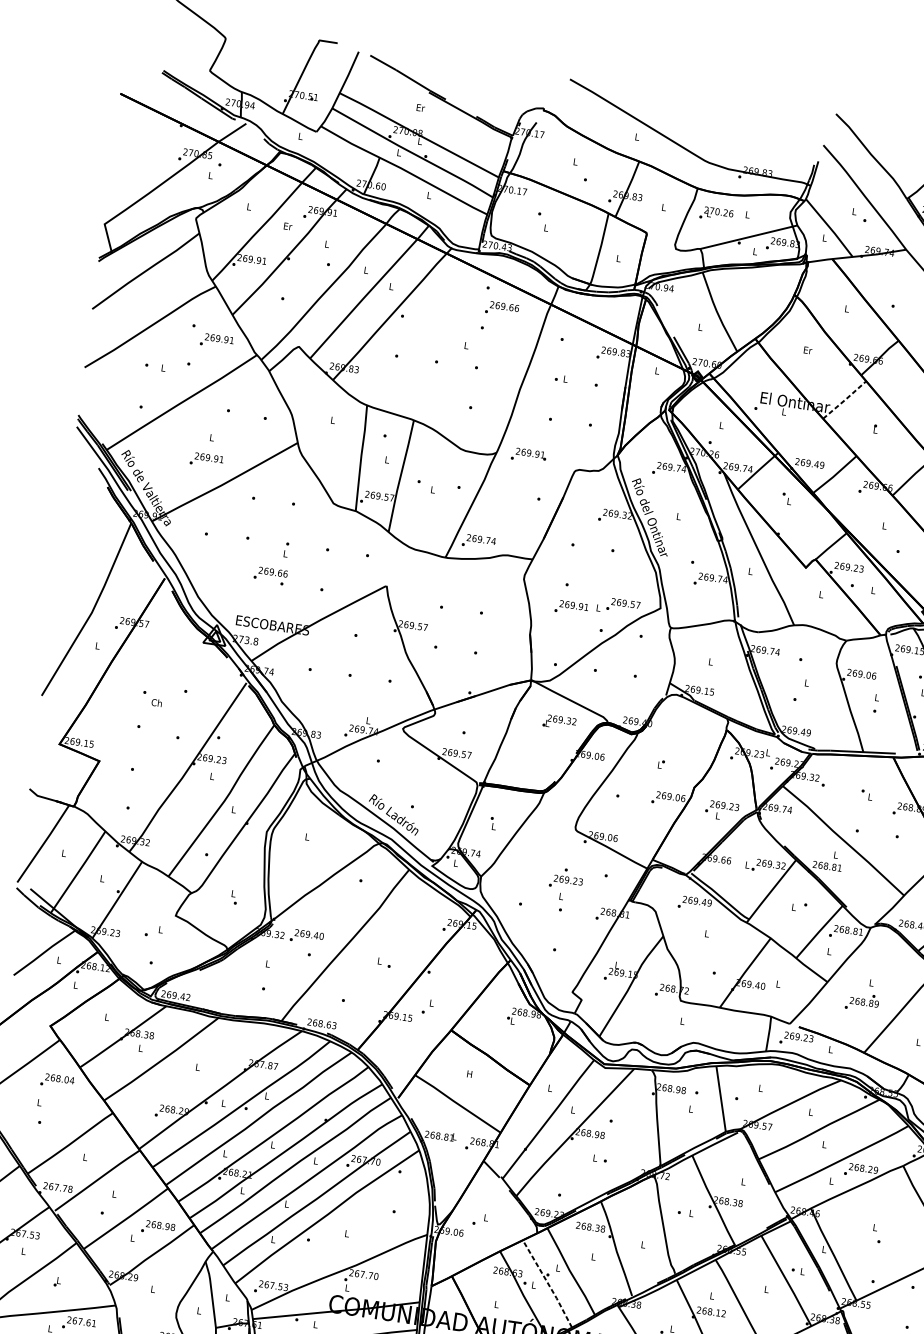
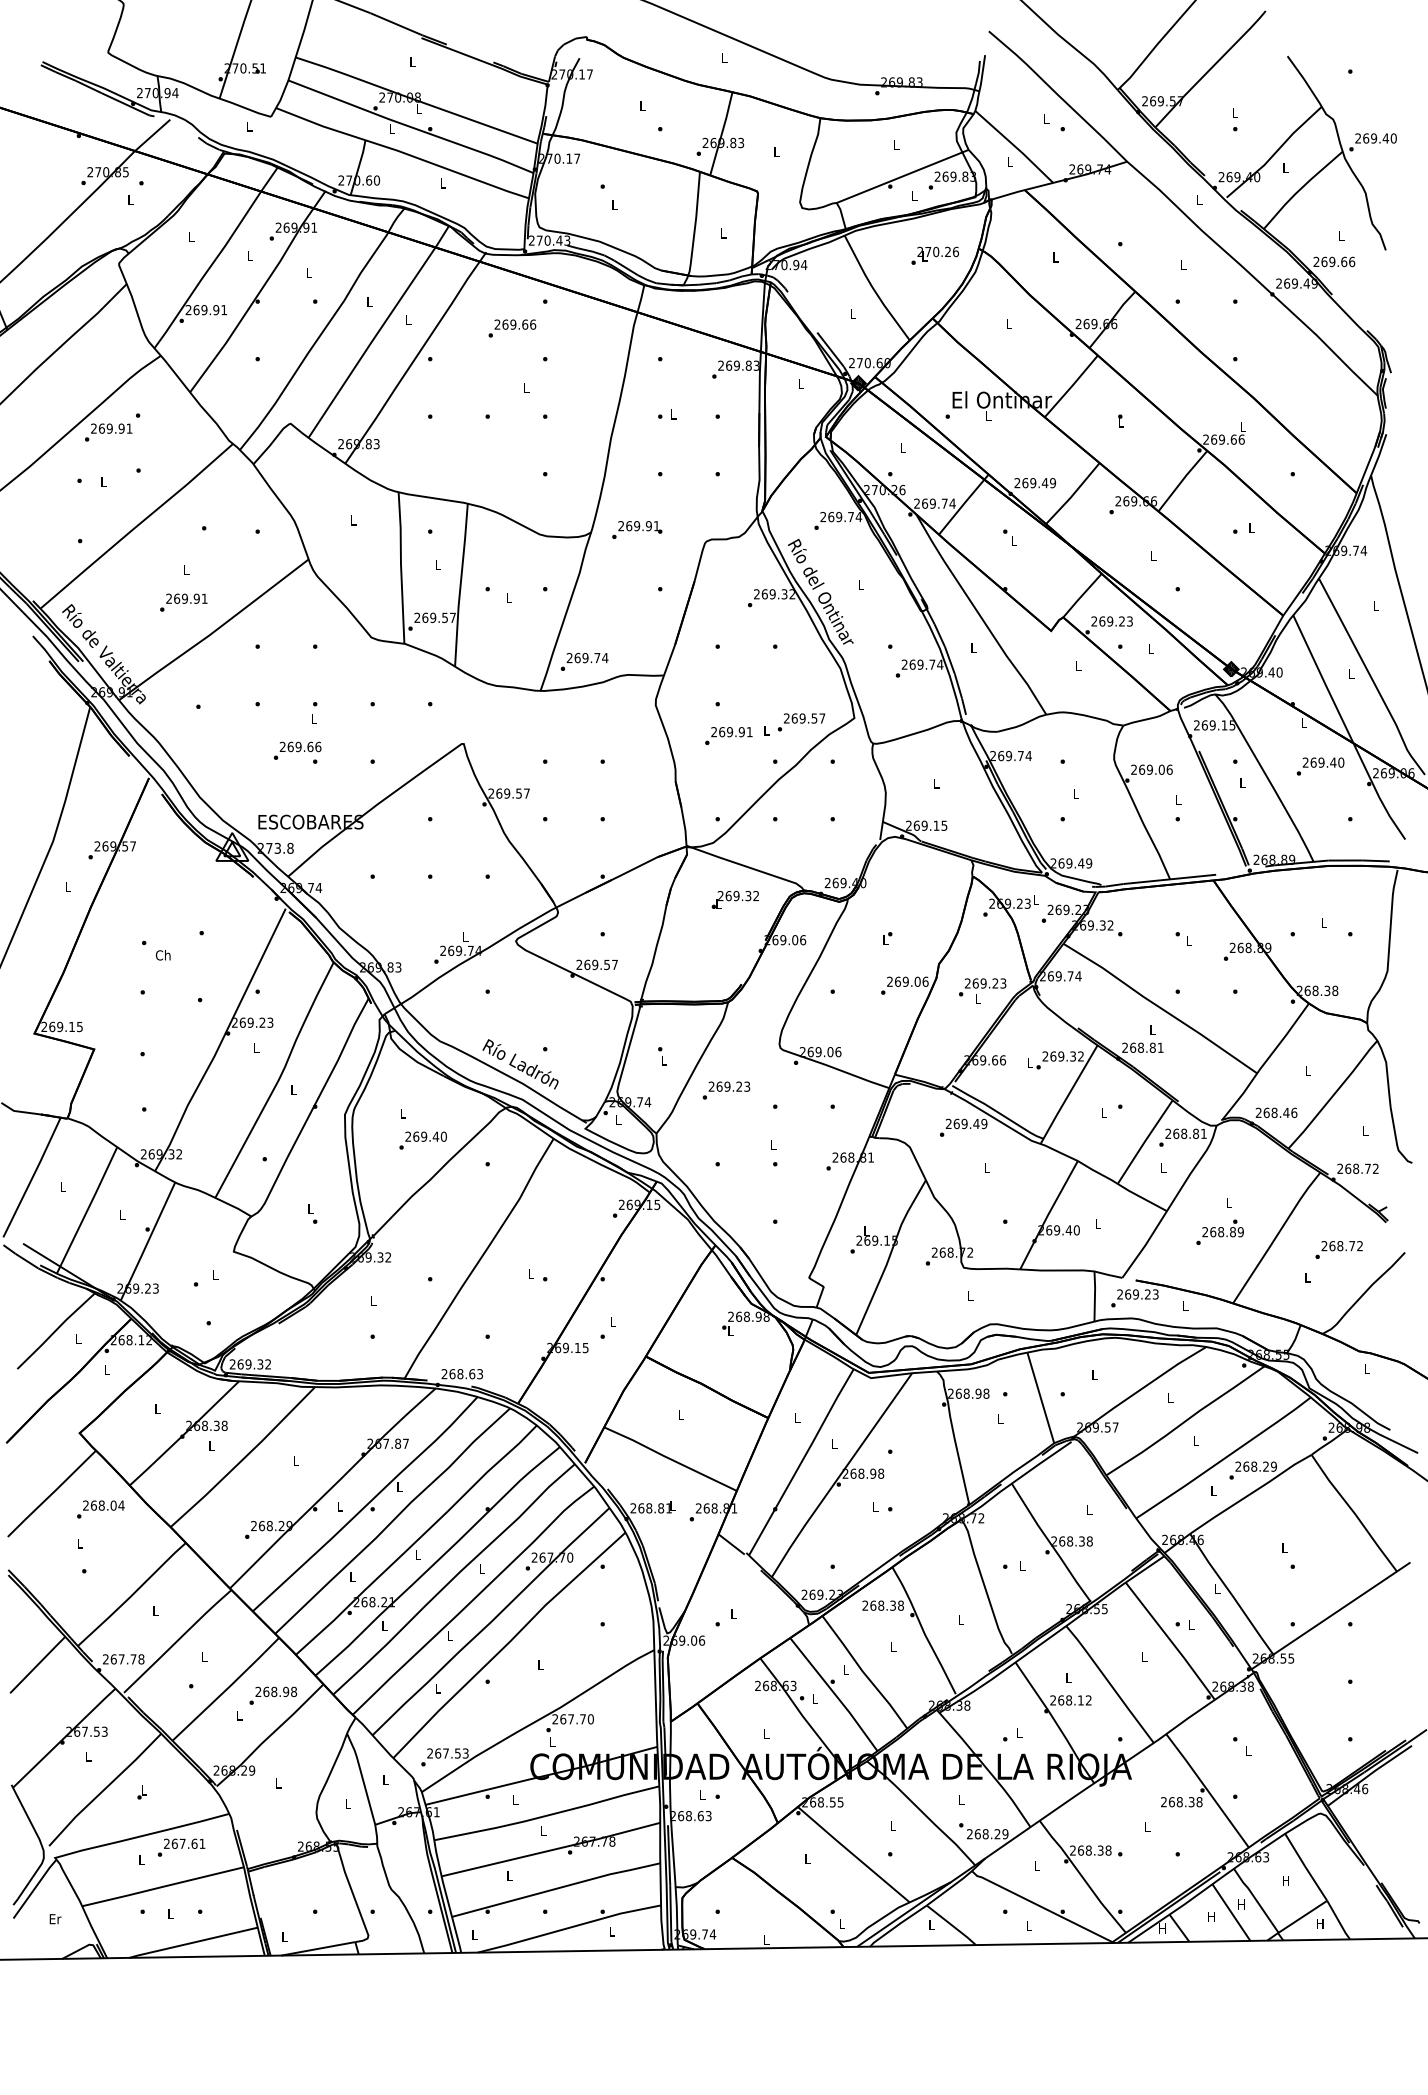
text: (421, 107) -> (413, 61), Er -> L
text: (716, 214) -> (934, 255), moved
text: (288, 226) -> (250, 256), Er -> L
text: (502, 309) -> (512, 328), moved
text: (216, 341) -> (108, 432), moved
text: (808, 350) -> (1009, 323), Er -> L
line: (845, 399) -> (1072, 385), dashed -> solid
text: (566, 882) -> (726, 1090), moved
text: (306, 936) -> (422, 1140), moved
text: (182, 996) -> (260, 1364), 269.42 -> 269.32
text: (469, 1074) -> (680, 1414), H -> L
line: (547, 1283) -> (834, 1694), dashed -> solid

